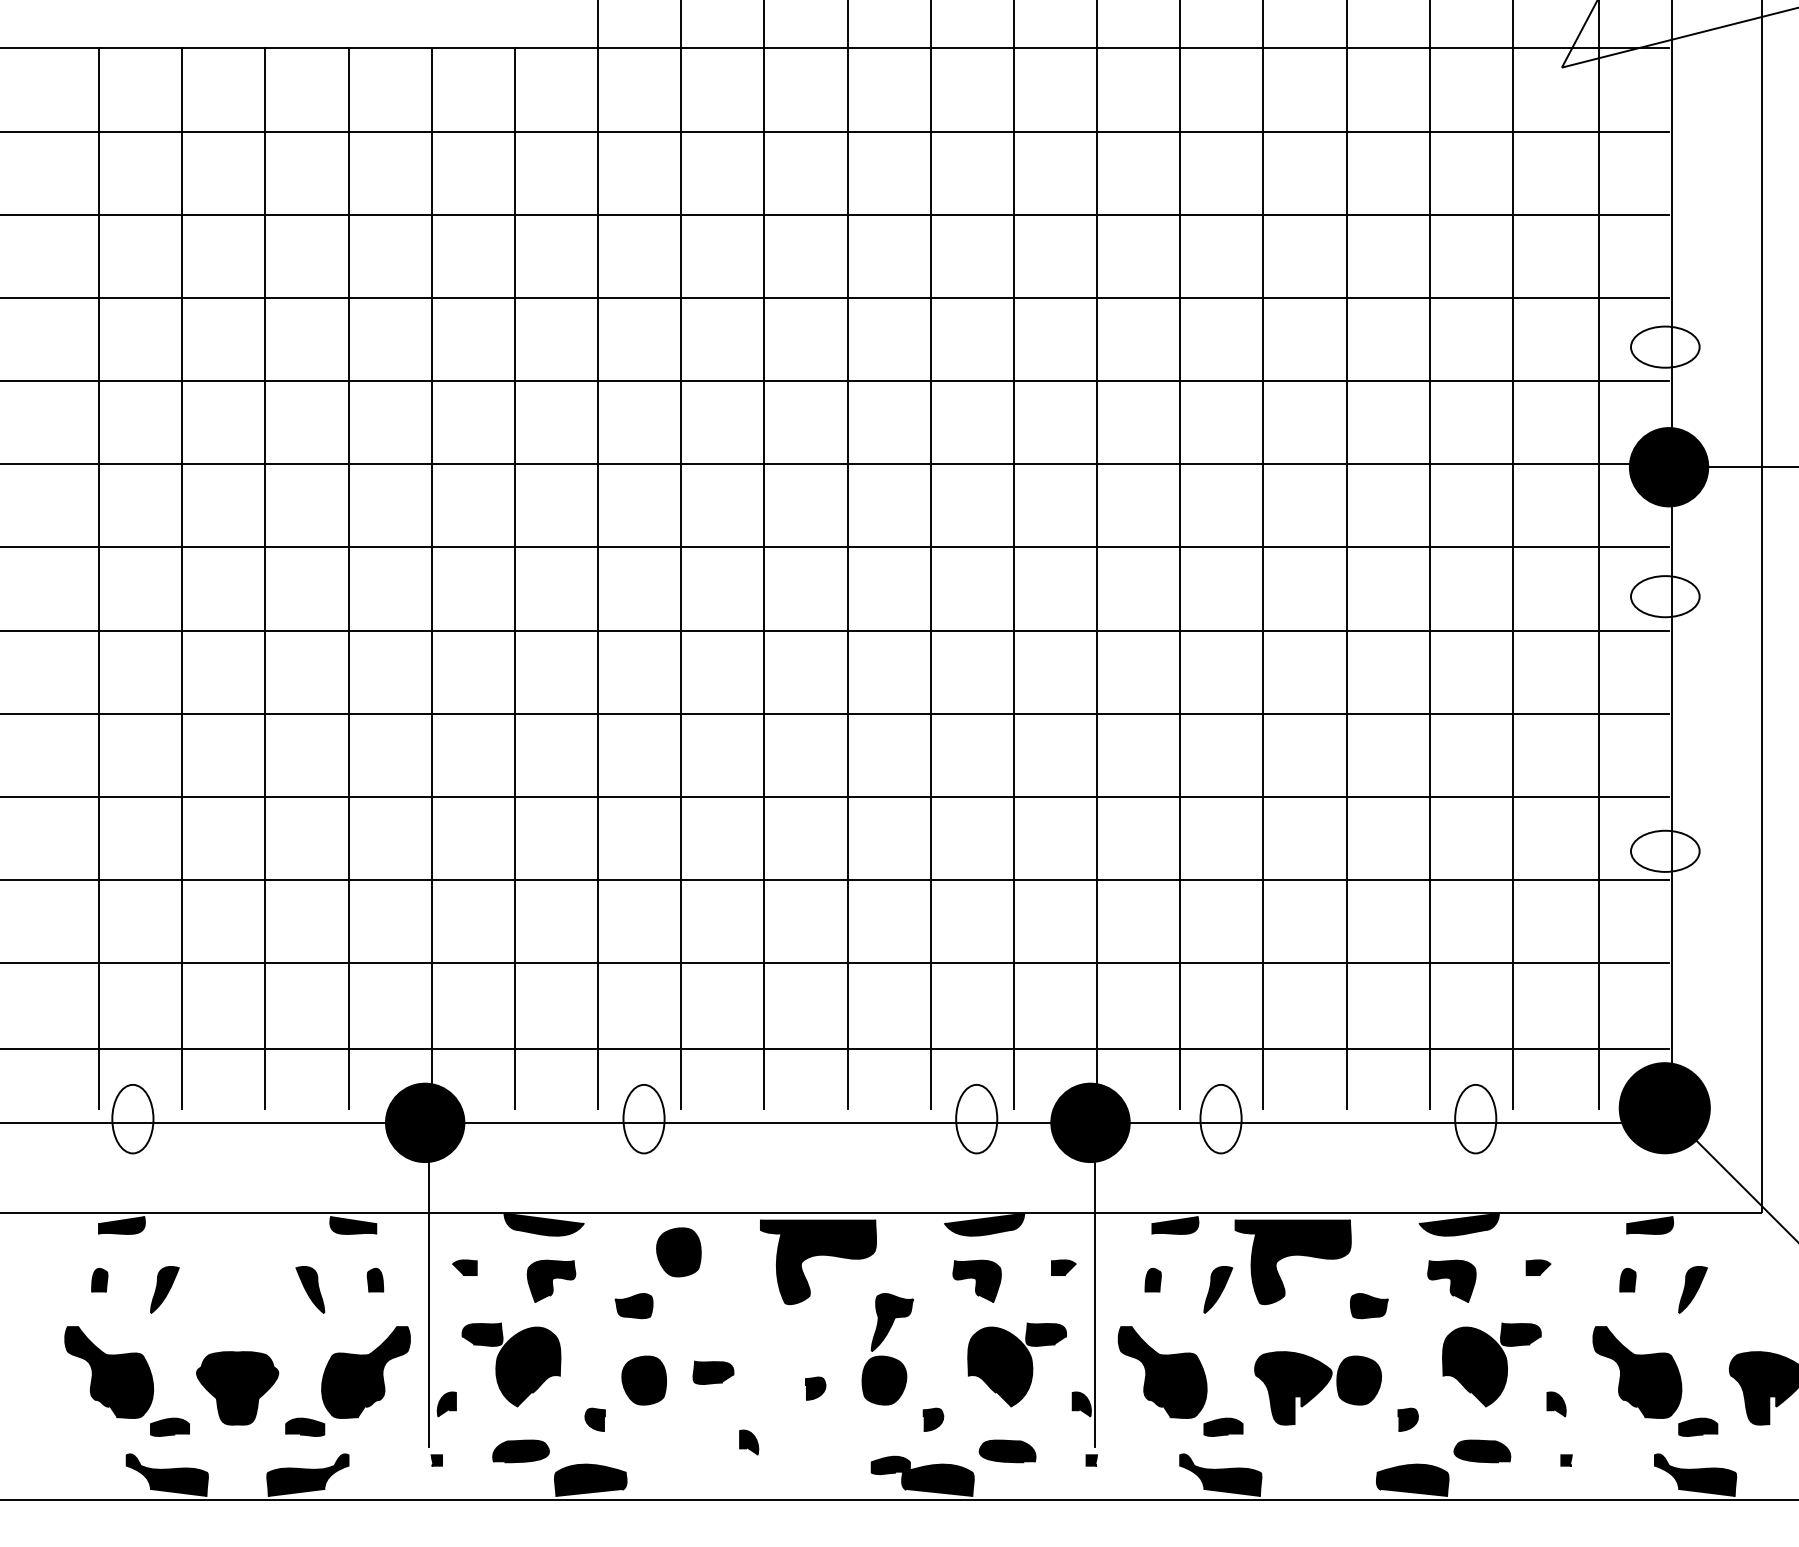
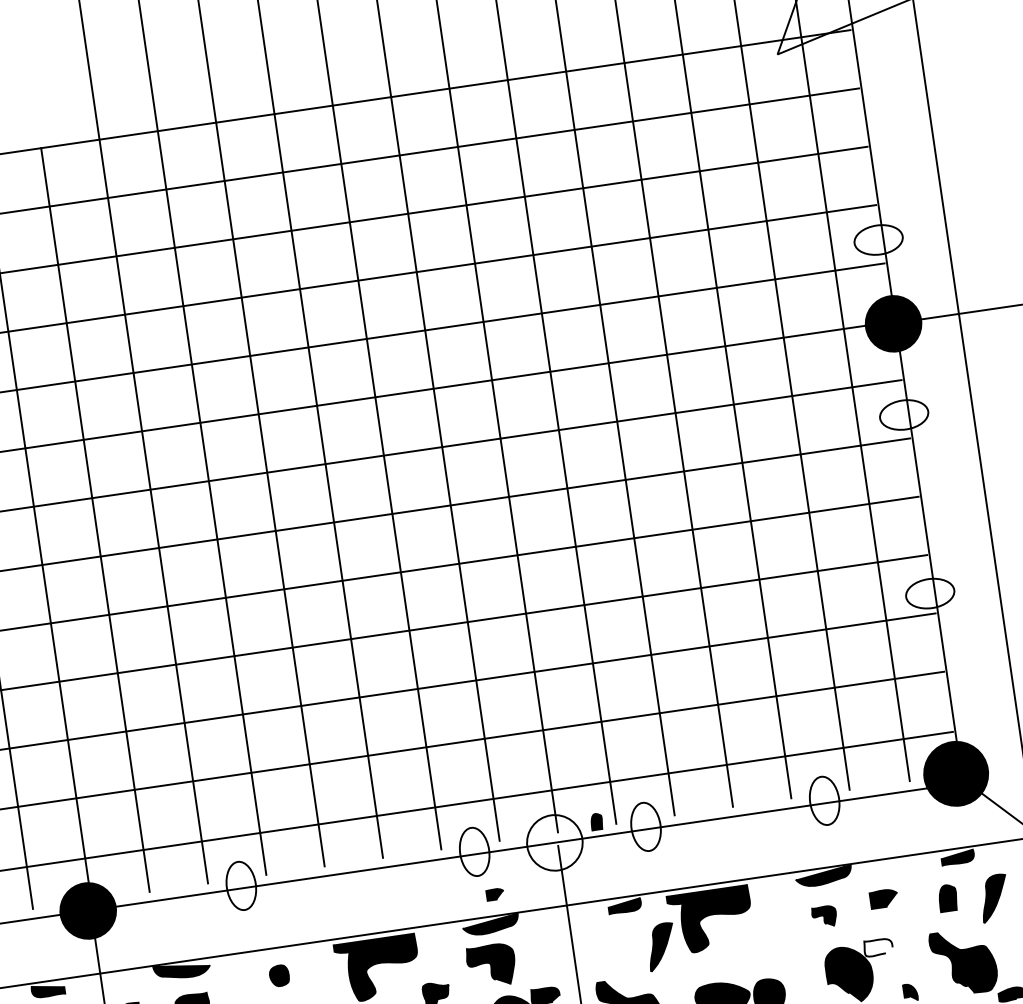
fill: (1090, 1122) -> (554, 842), removed
part: (678, 1252) -> (279, 975), size x0.6
part: (1063, 1267) -> (495, 894), moved
part: (1538, 1267) -> (883, 898), size x1.6
part: (976, 1280) -> (491, 965), size x1.4
part: (1152, 1280) -> (596, 822), moved
part: (1451, 1280) -> (824, 916), size x0.7
part: (1627, 1280) -> (947, 898), size x1.6
part: (1218, 1289) -> (661, 946), size x1.4
part: (1692, 1289) -> (994, 898), size x1.4
part: (1369, 1306) -> (769, 943), removed
fill: (1520, 1334) -> (878, 947), removed

